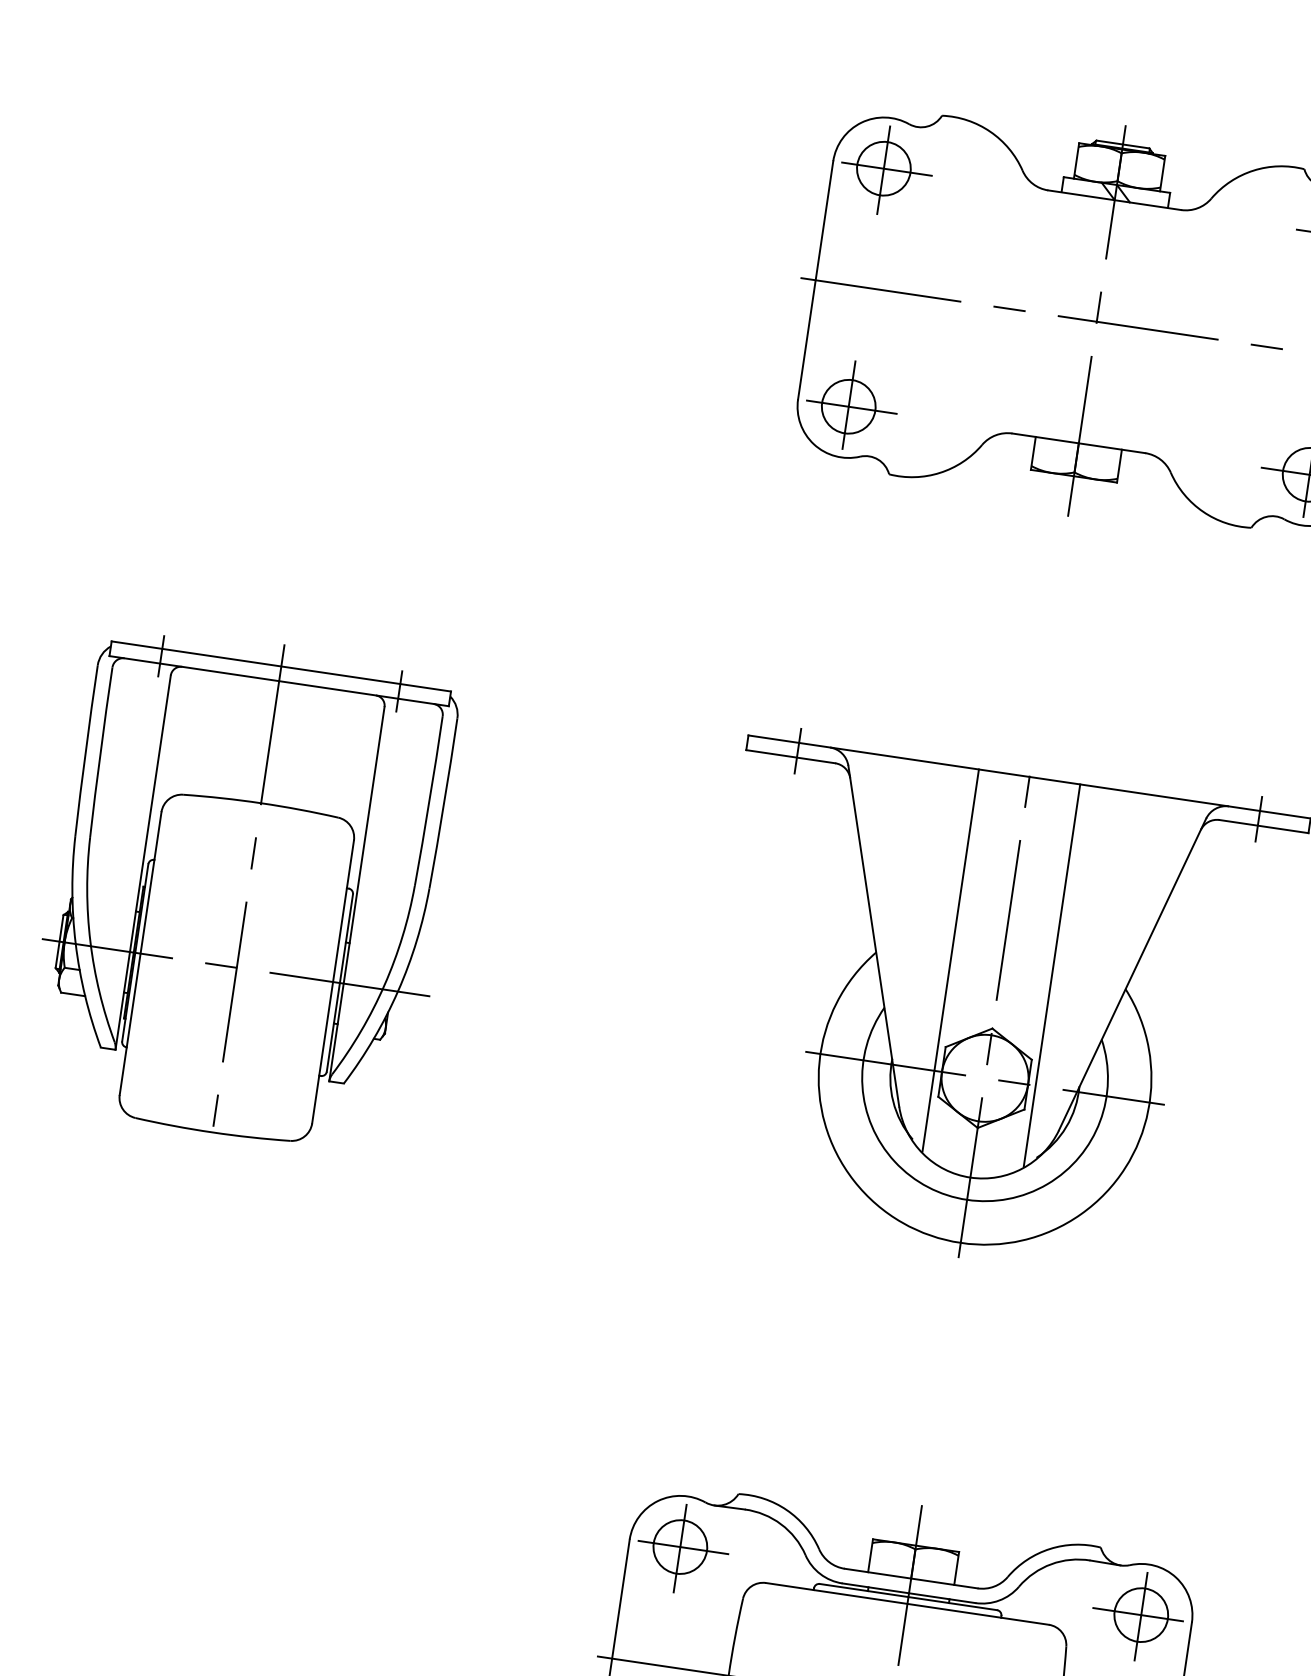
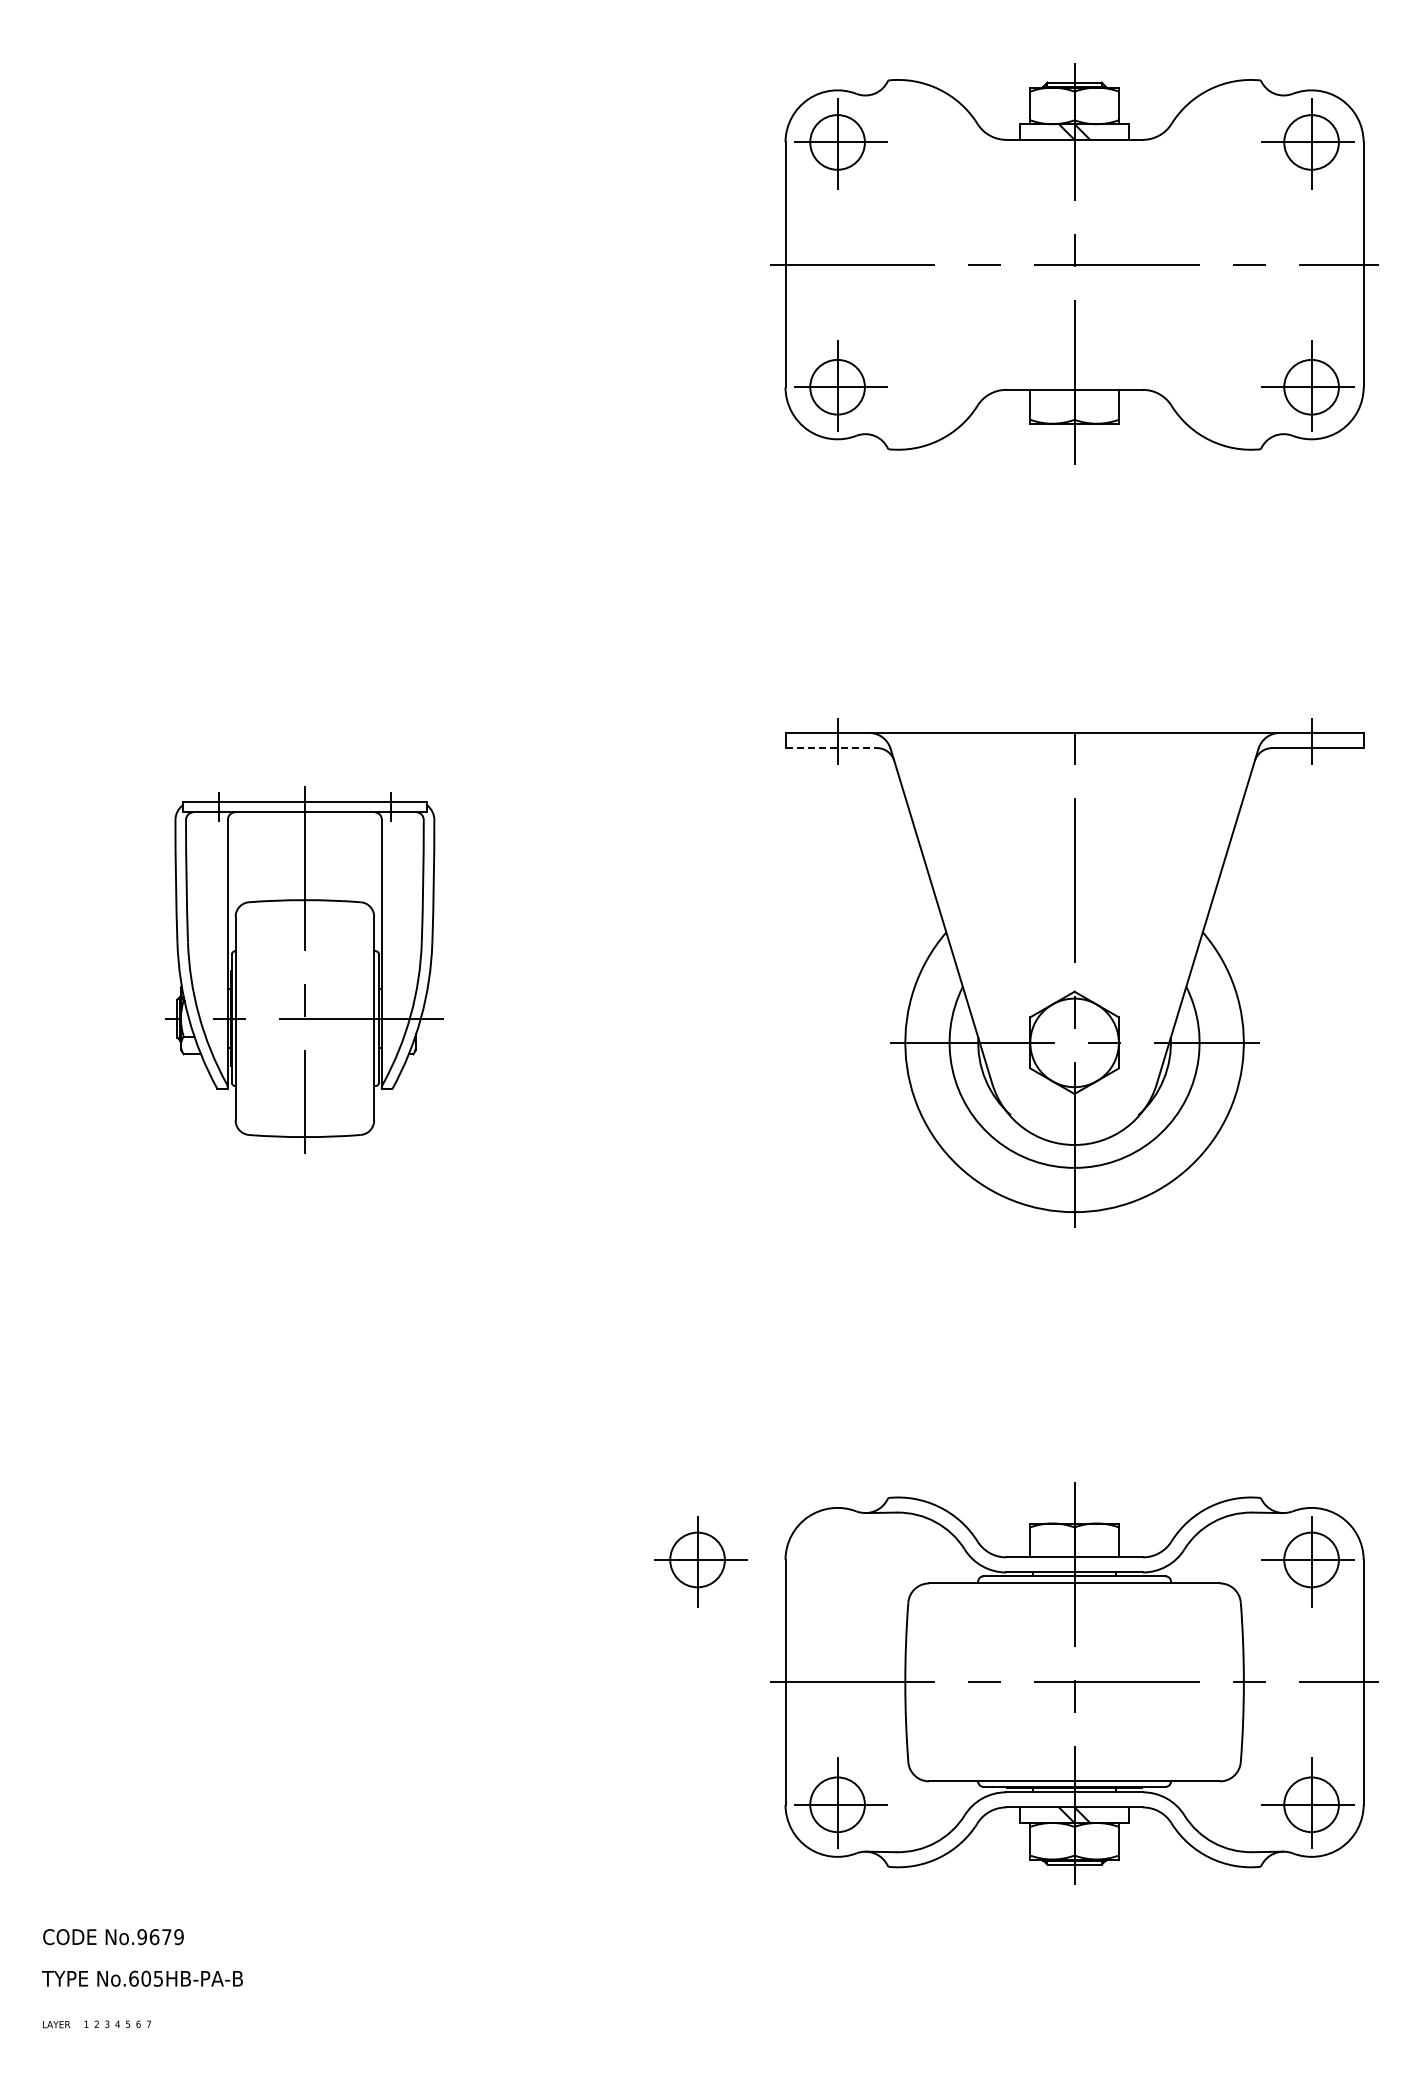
line: (790, 757) -> (831, 748), solid -> dashed
part: (247, 888) -> (304, 961), size x0.7
line: (950, 959) -> (1022, 928), removed
line: (1051, 974) -> (1126, 928), removed
part: (682, 1548) -> (700, 1561), moved

